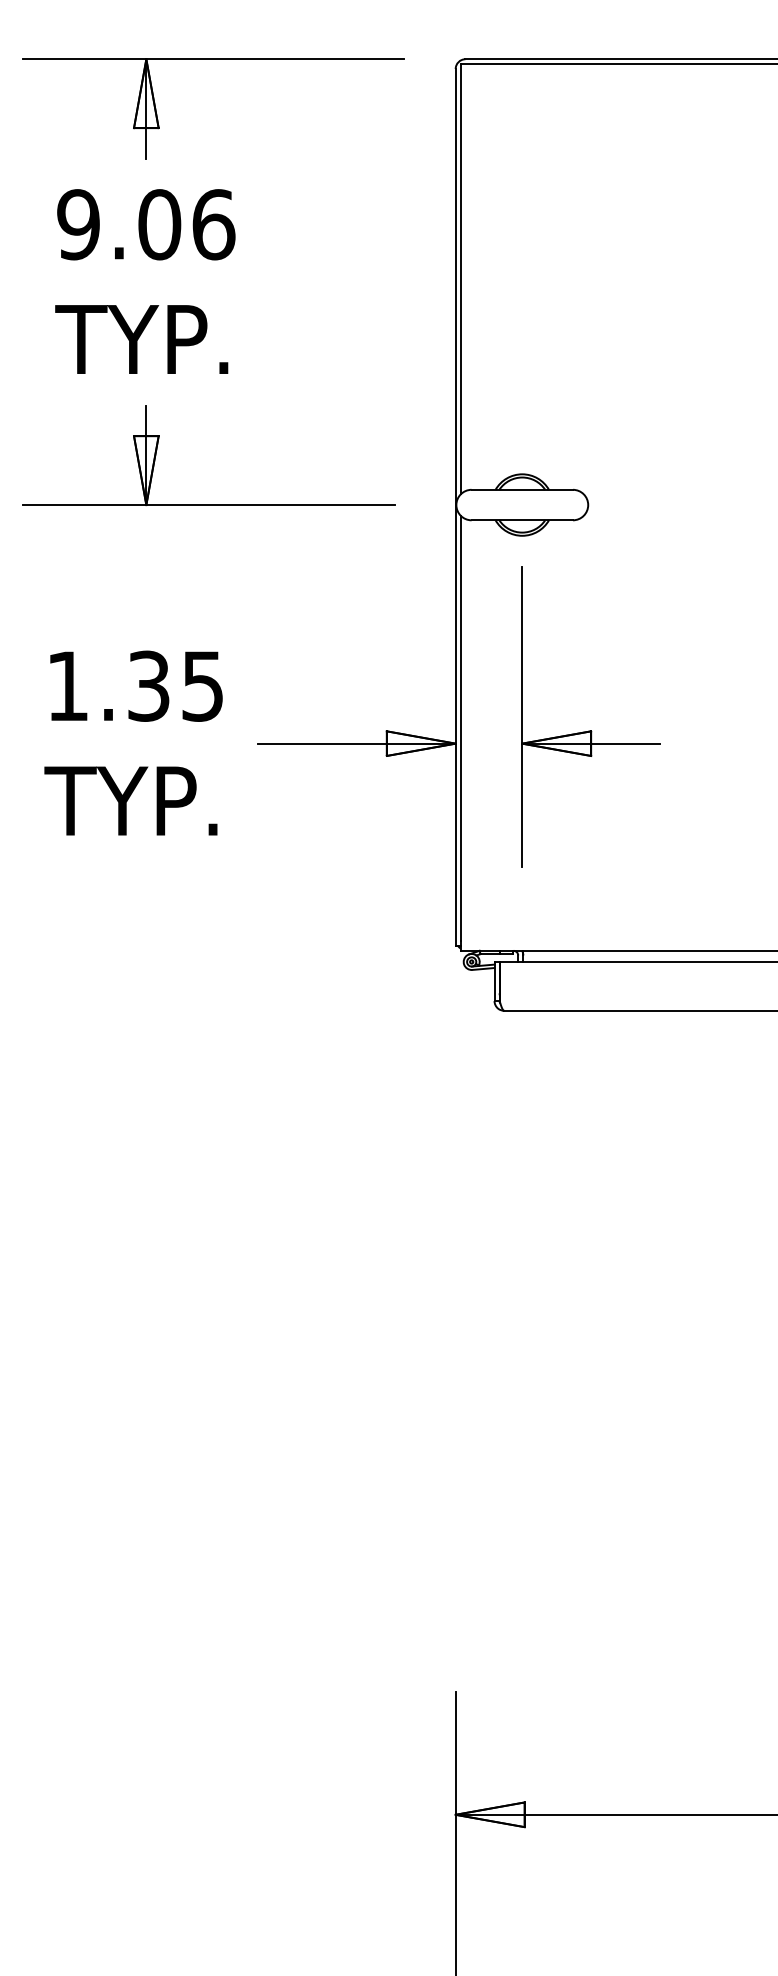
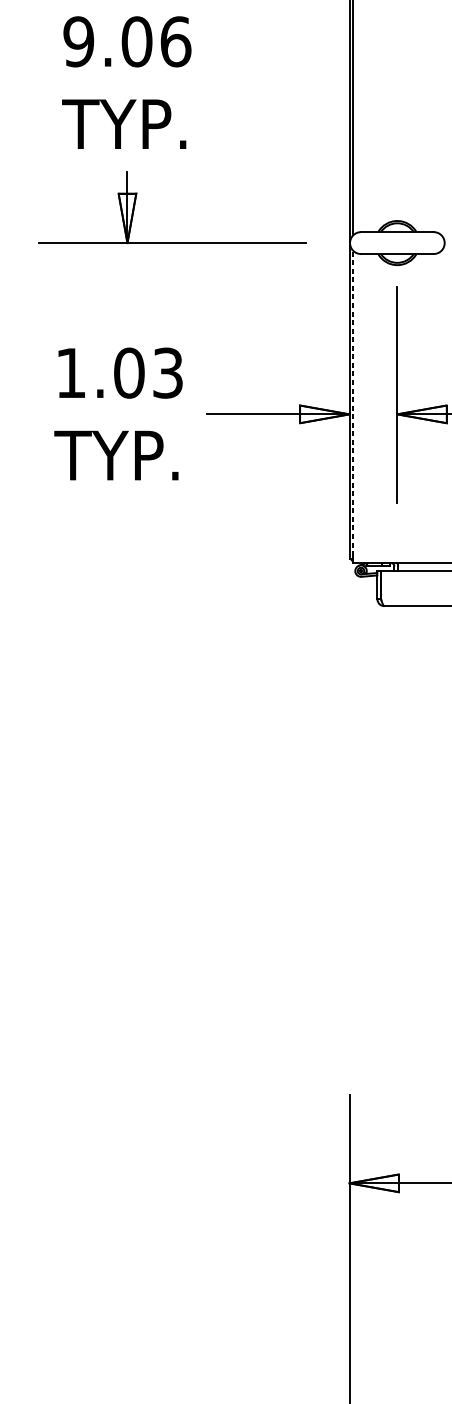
text: (175, 685) -> (148, 372), 1.35 -> 1.03
line: (460, 728) -> (353, 403), solid -> dashed

